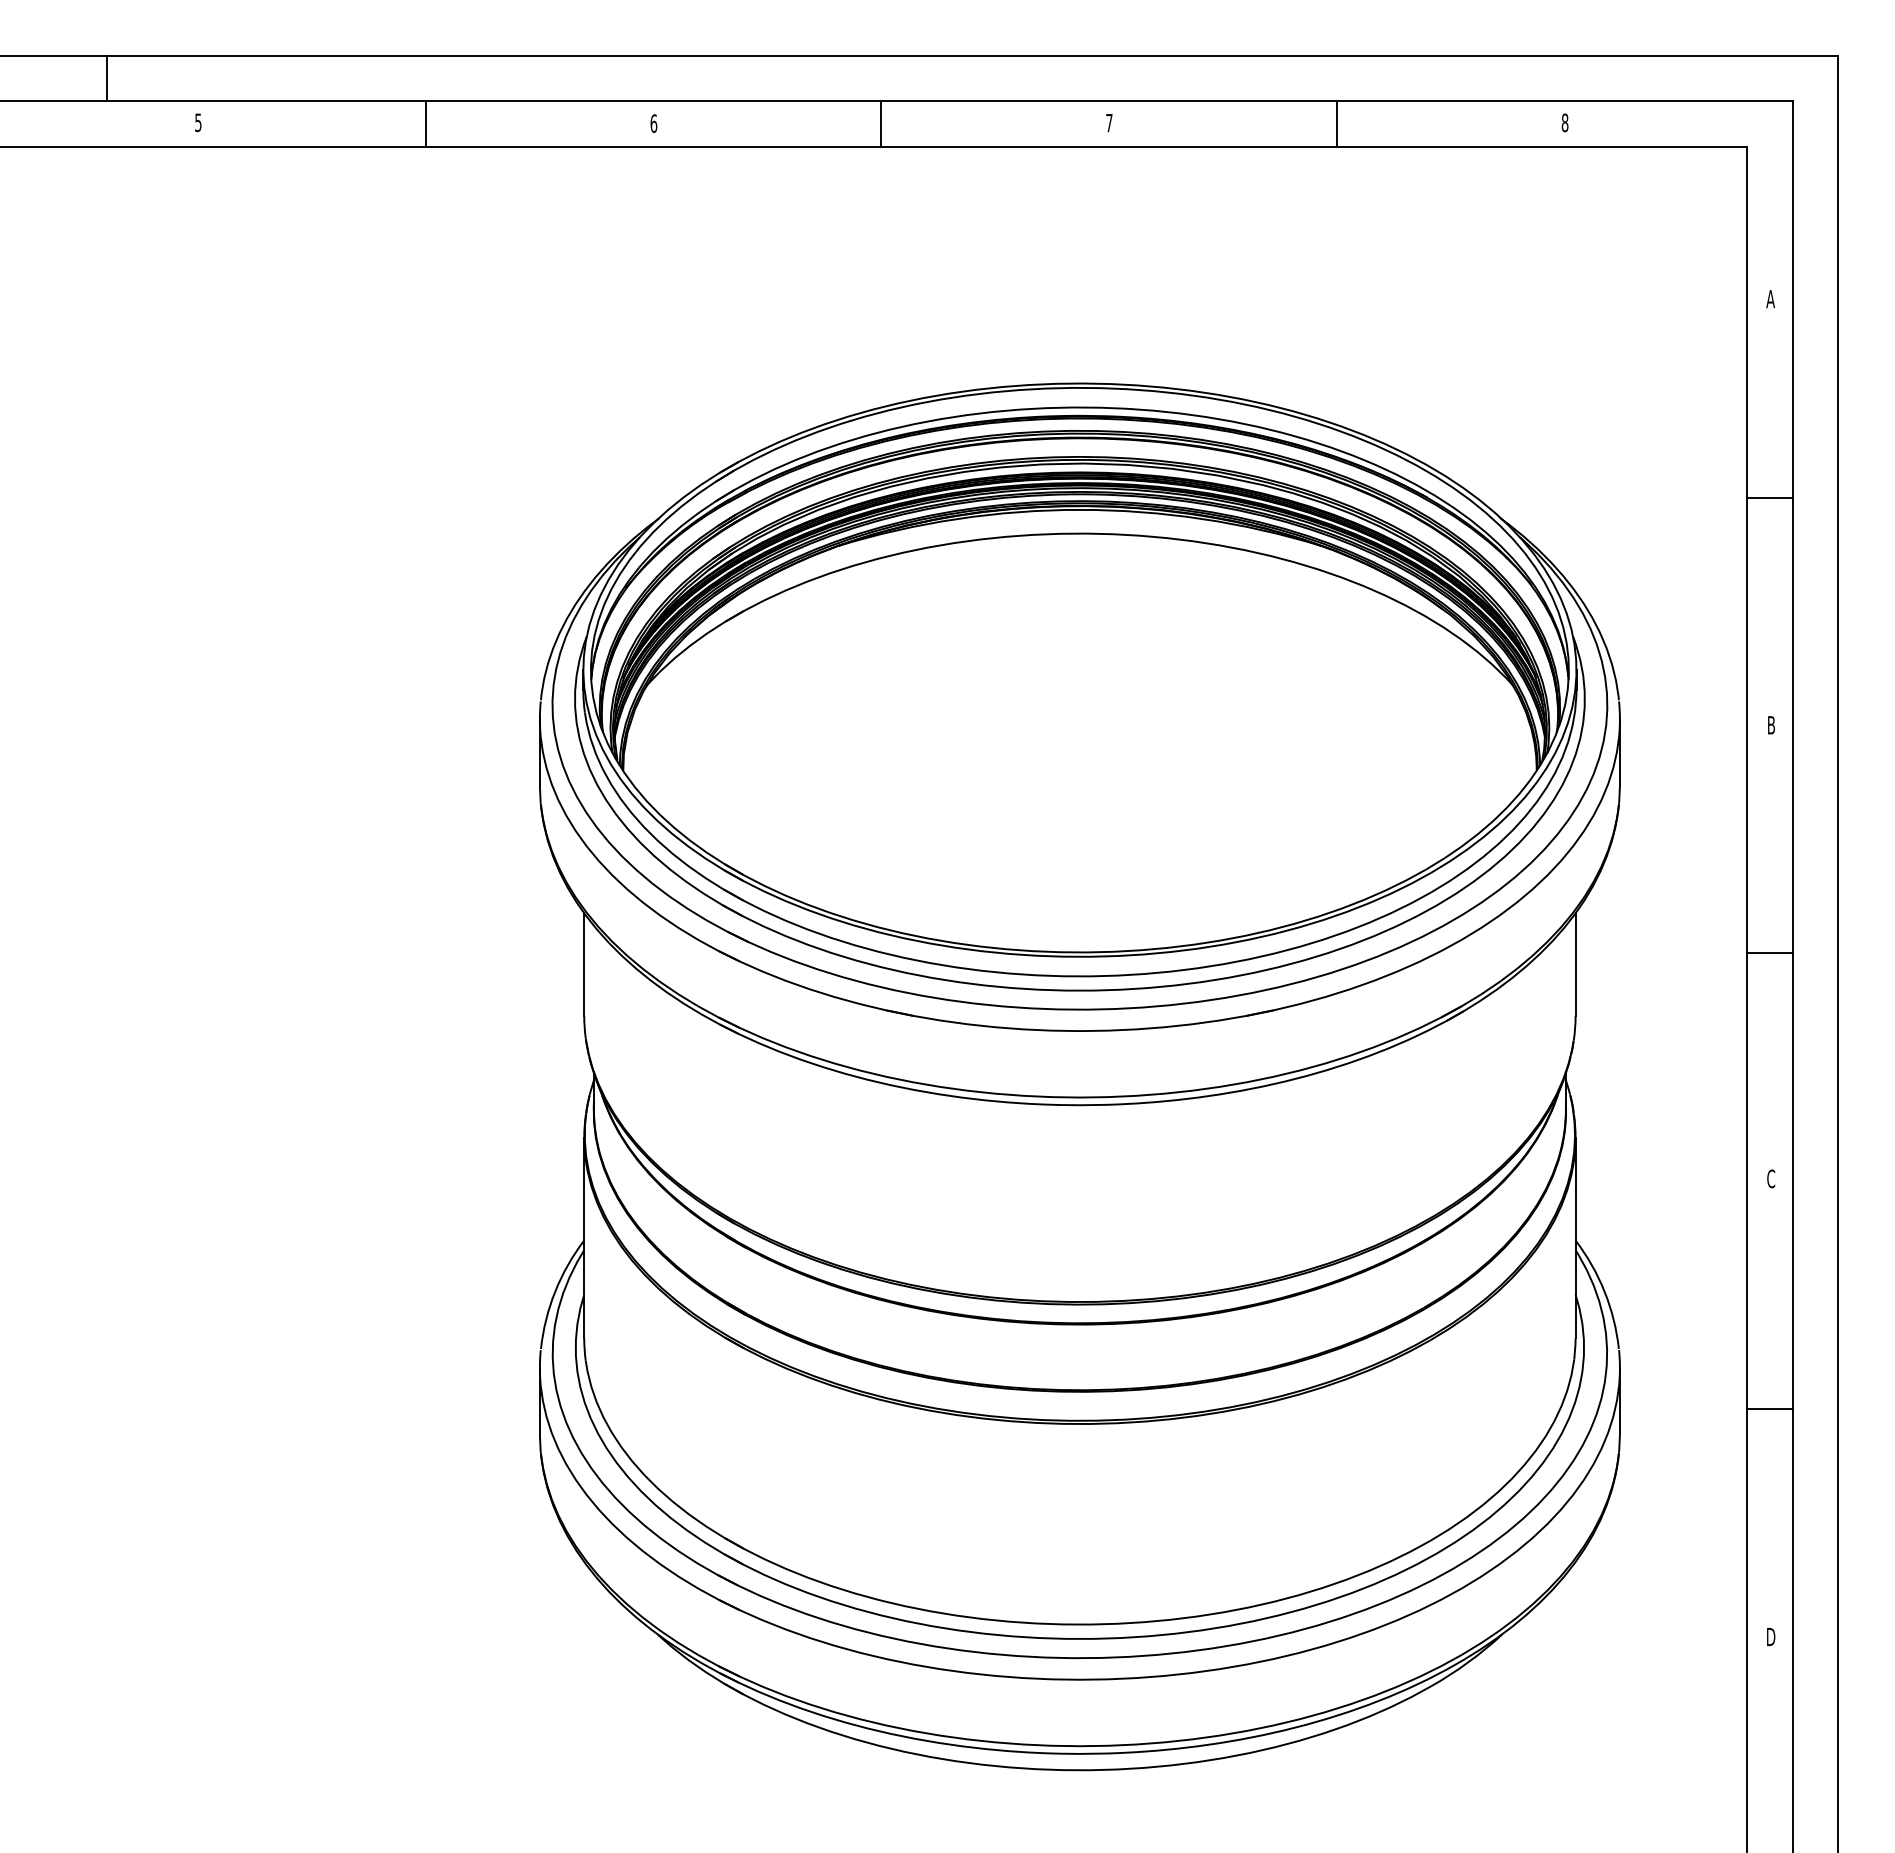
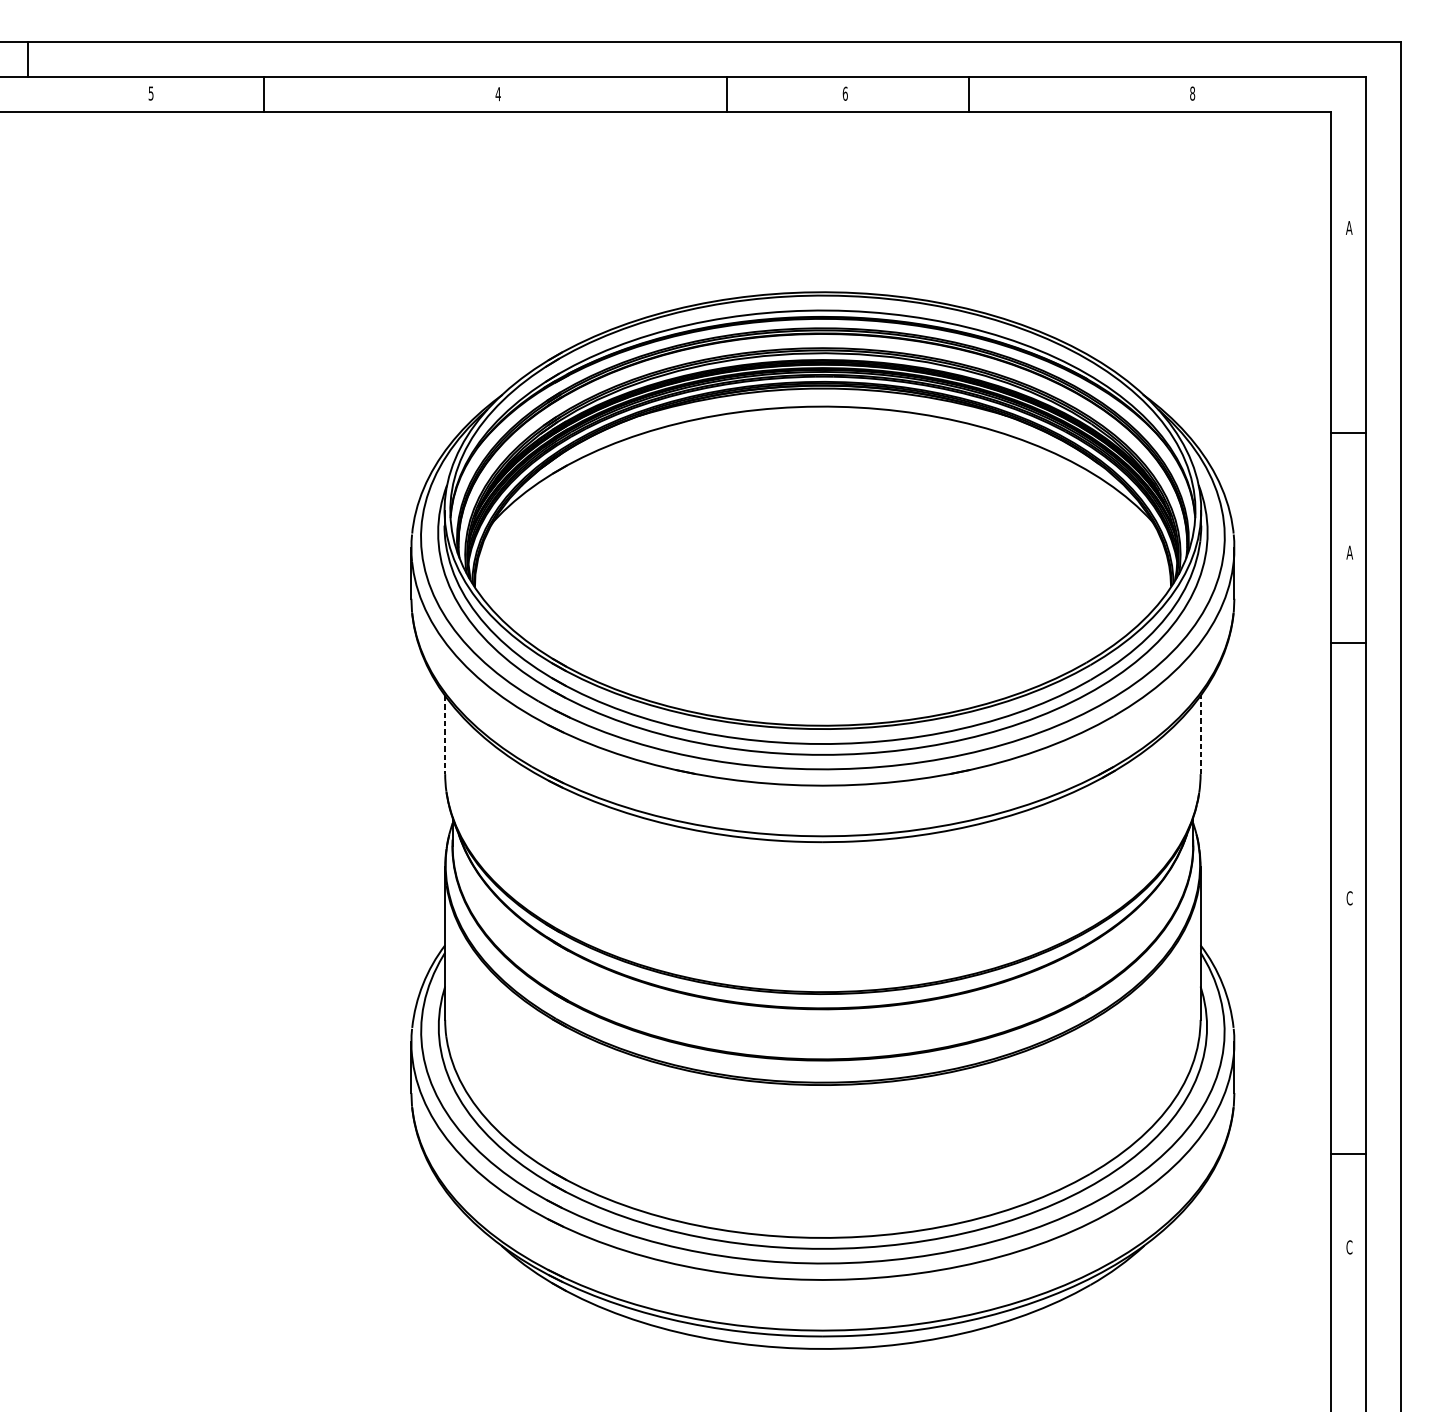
line: (106, 78) -> (27, 59), moved
text: (1109, 122) -> (845, 93), 7 -> 6
line: (425, 123) -> (263, 94), moved
text: (653, 123) -> (497, 94), 6 -> 4
line: (881, 123) -> (727, 94), moved
line: (1337, 123) -> (968, 94), moved
line: (1769, 497) -> (1348, 432), moved
text: (1771, 725) -> (1349, 552), B -> A
line: (1769, 953) -> (1348, 642), moved
line: (1575, 964) -> (1200, 734), solid -> dashed
line: (584, 965) -> (445, 735), solid -> dashed
line: (1769, 1408) -> (1348, 1153), moved
text: (1771, 1636) -> (1349, 1247), D -> C

